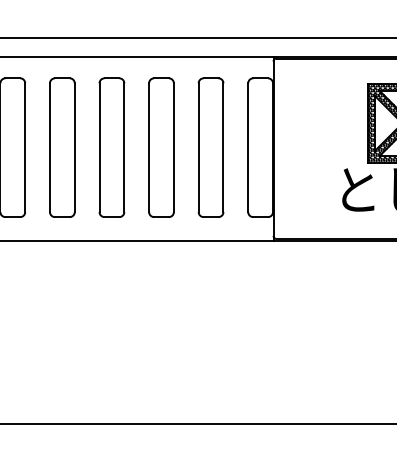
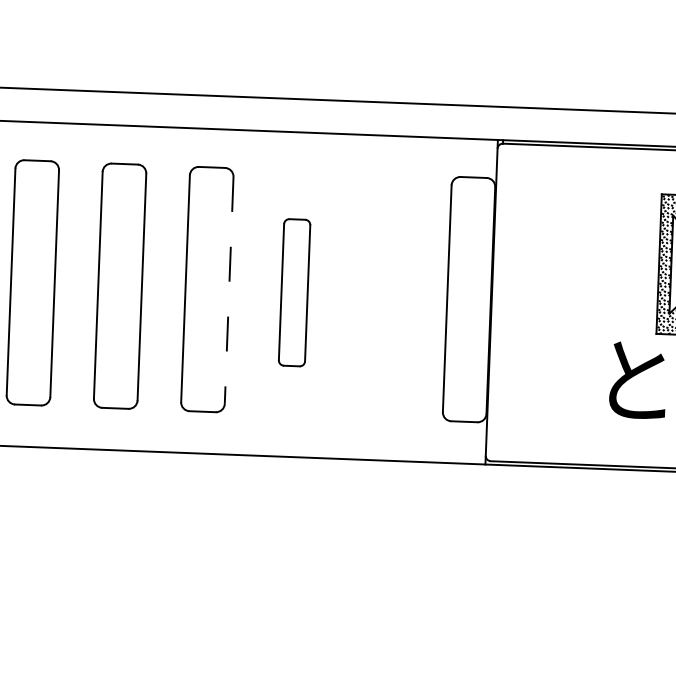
part: (161, 147) -> (294, 292), size x0.6
part: (210, 147) -> (380, 295), removed
line: (124, 148) -> (229, 291), solid -> dashed

